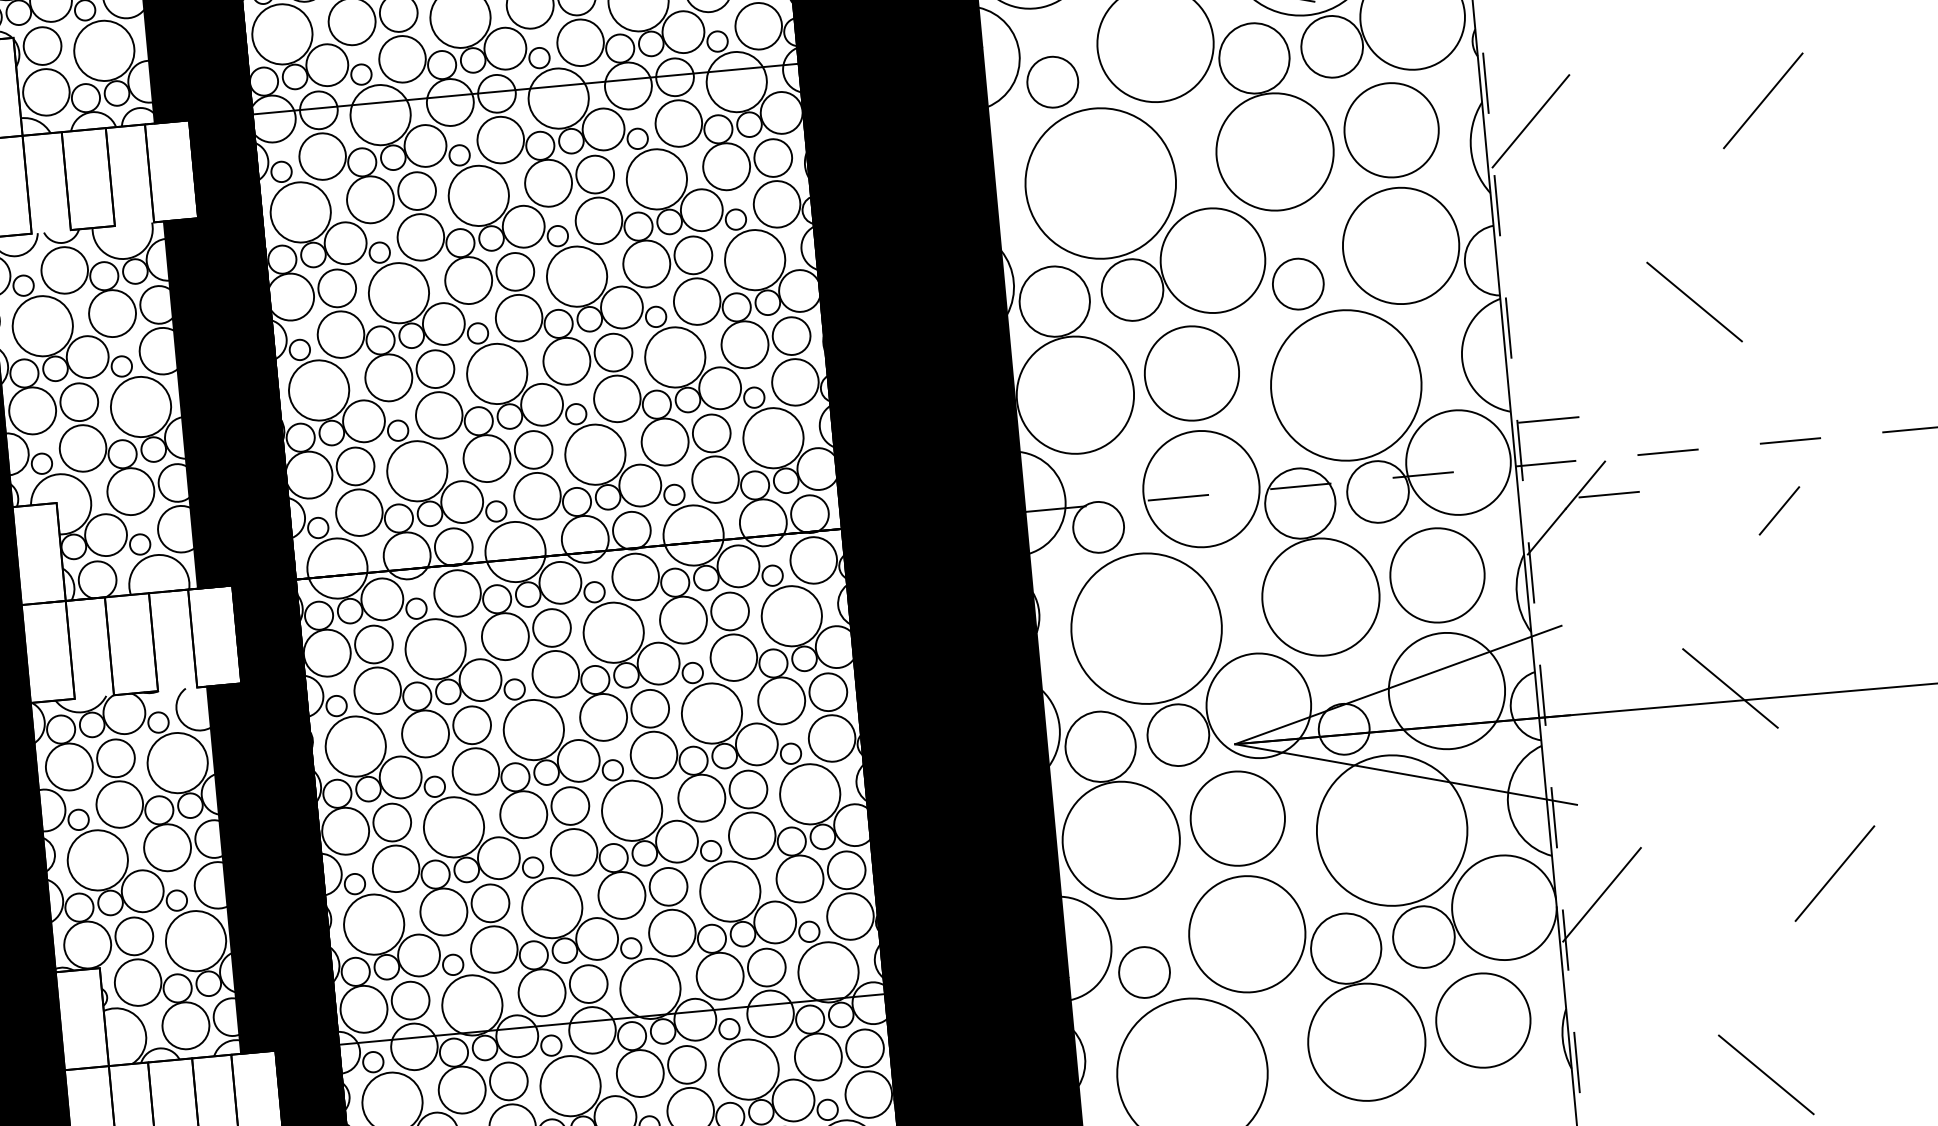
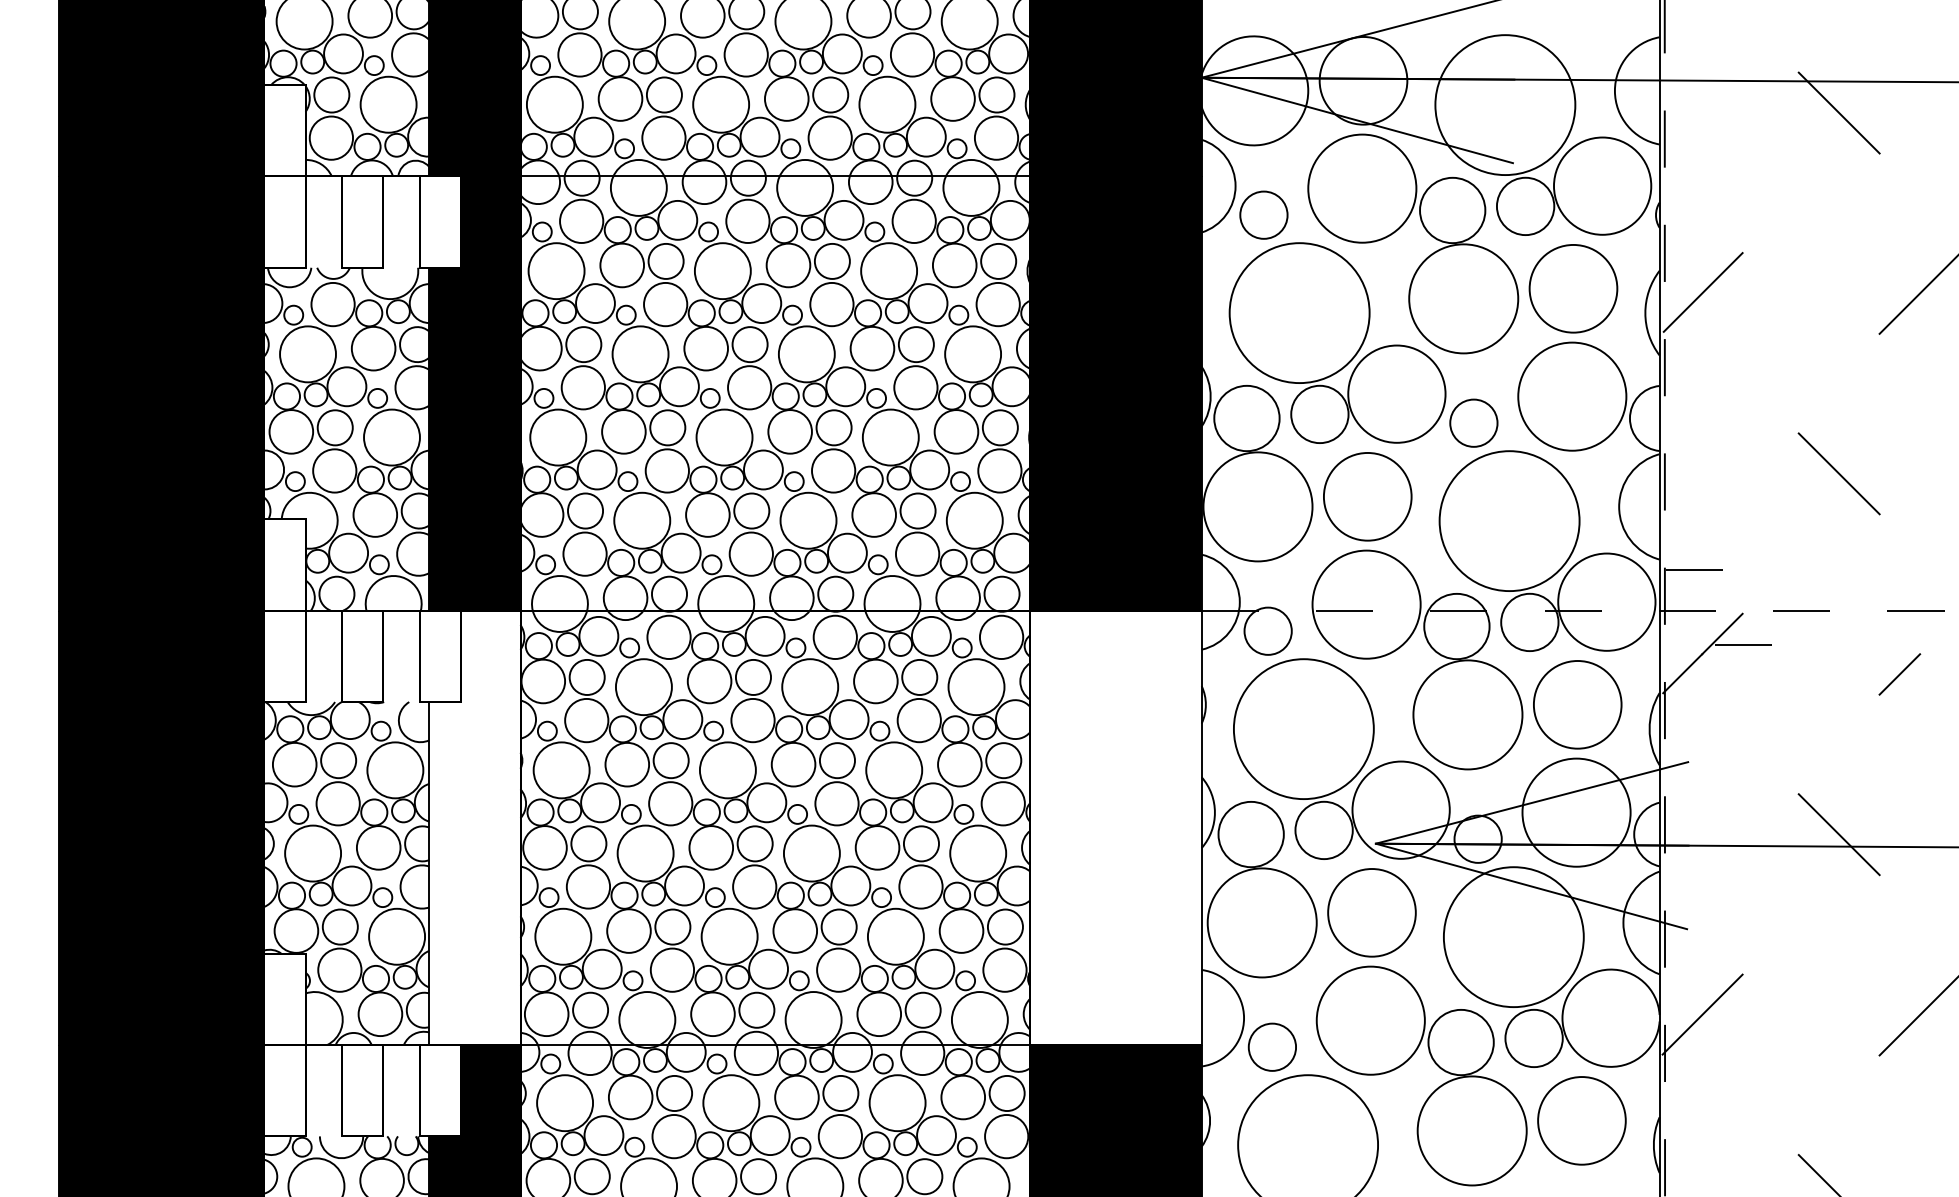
fill: (954, 752) -> (1115, 827), removed
fill: (268, 816) -> (474, 827), removed

